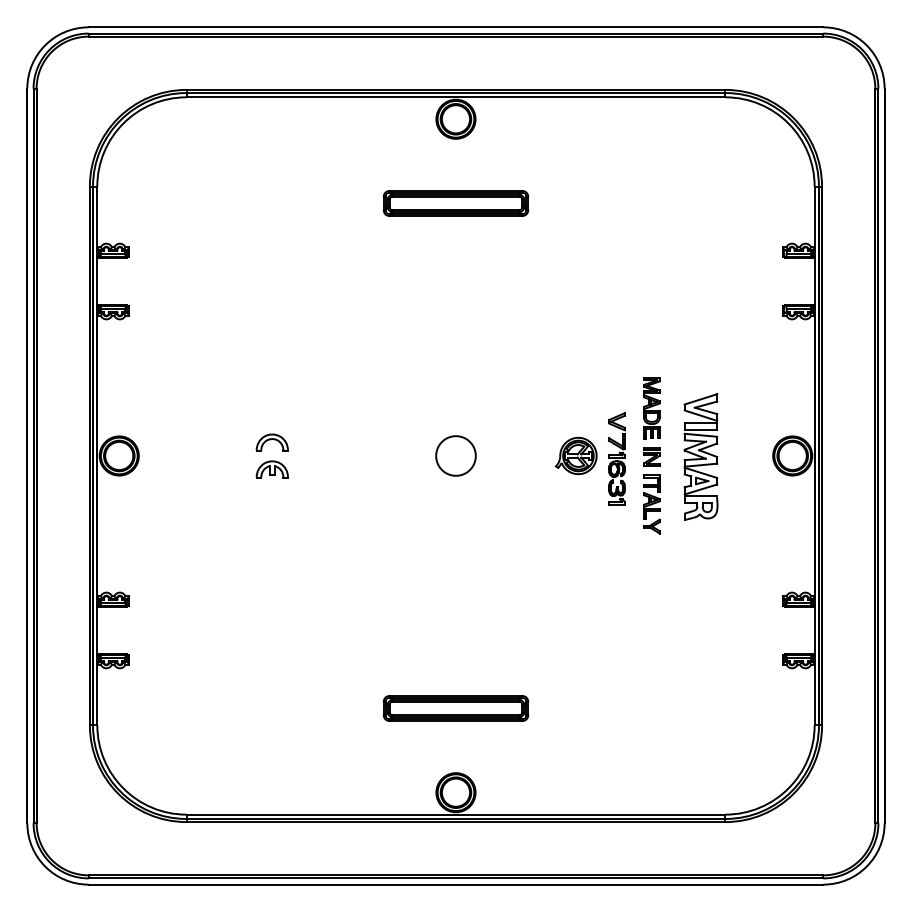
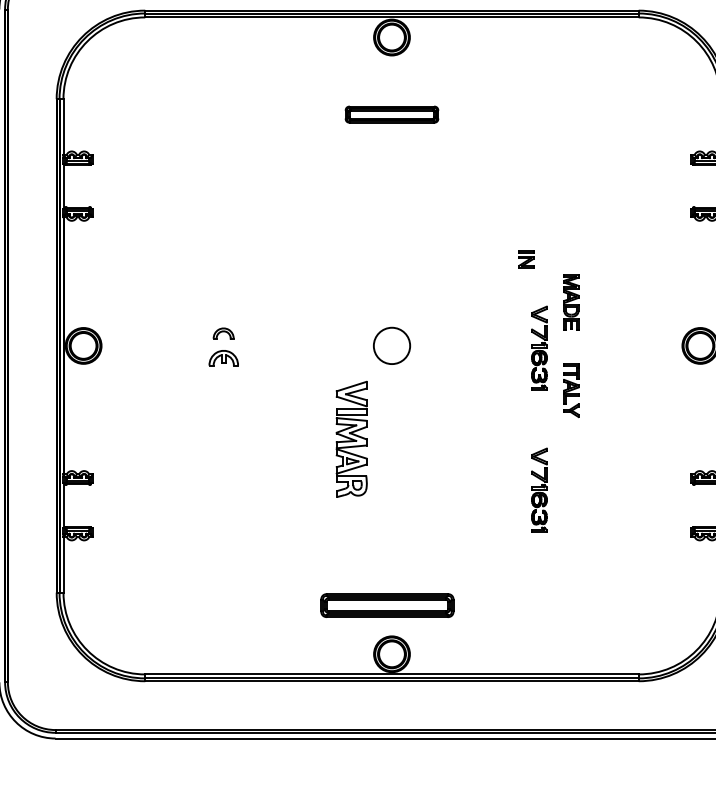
part: (455, 203) -> (391, 114), size x0.7
part: (271, 442) -> (223, 333), size x0.7
part: (576, 455) -> (502, 345), removed
part: (651, 456) -> (526, 259), moved
part: (700, 456) -> (351, 438), moved
part: (616, 613) -> (539, 490), added
part: (455, 708) -> (386, 605), moved

